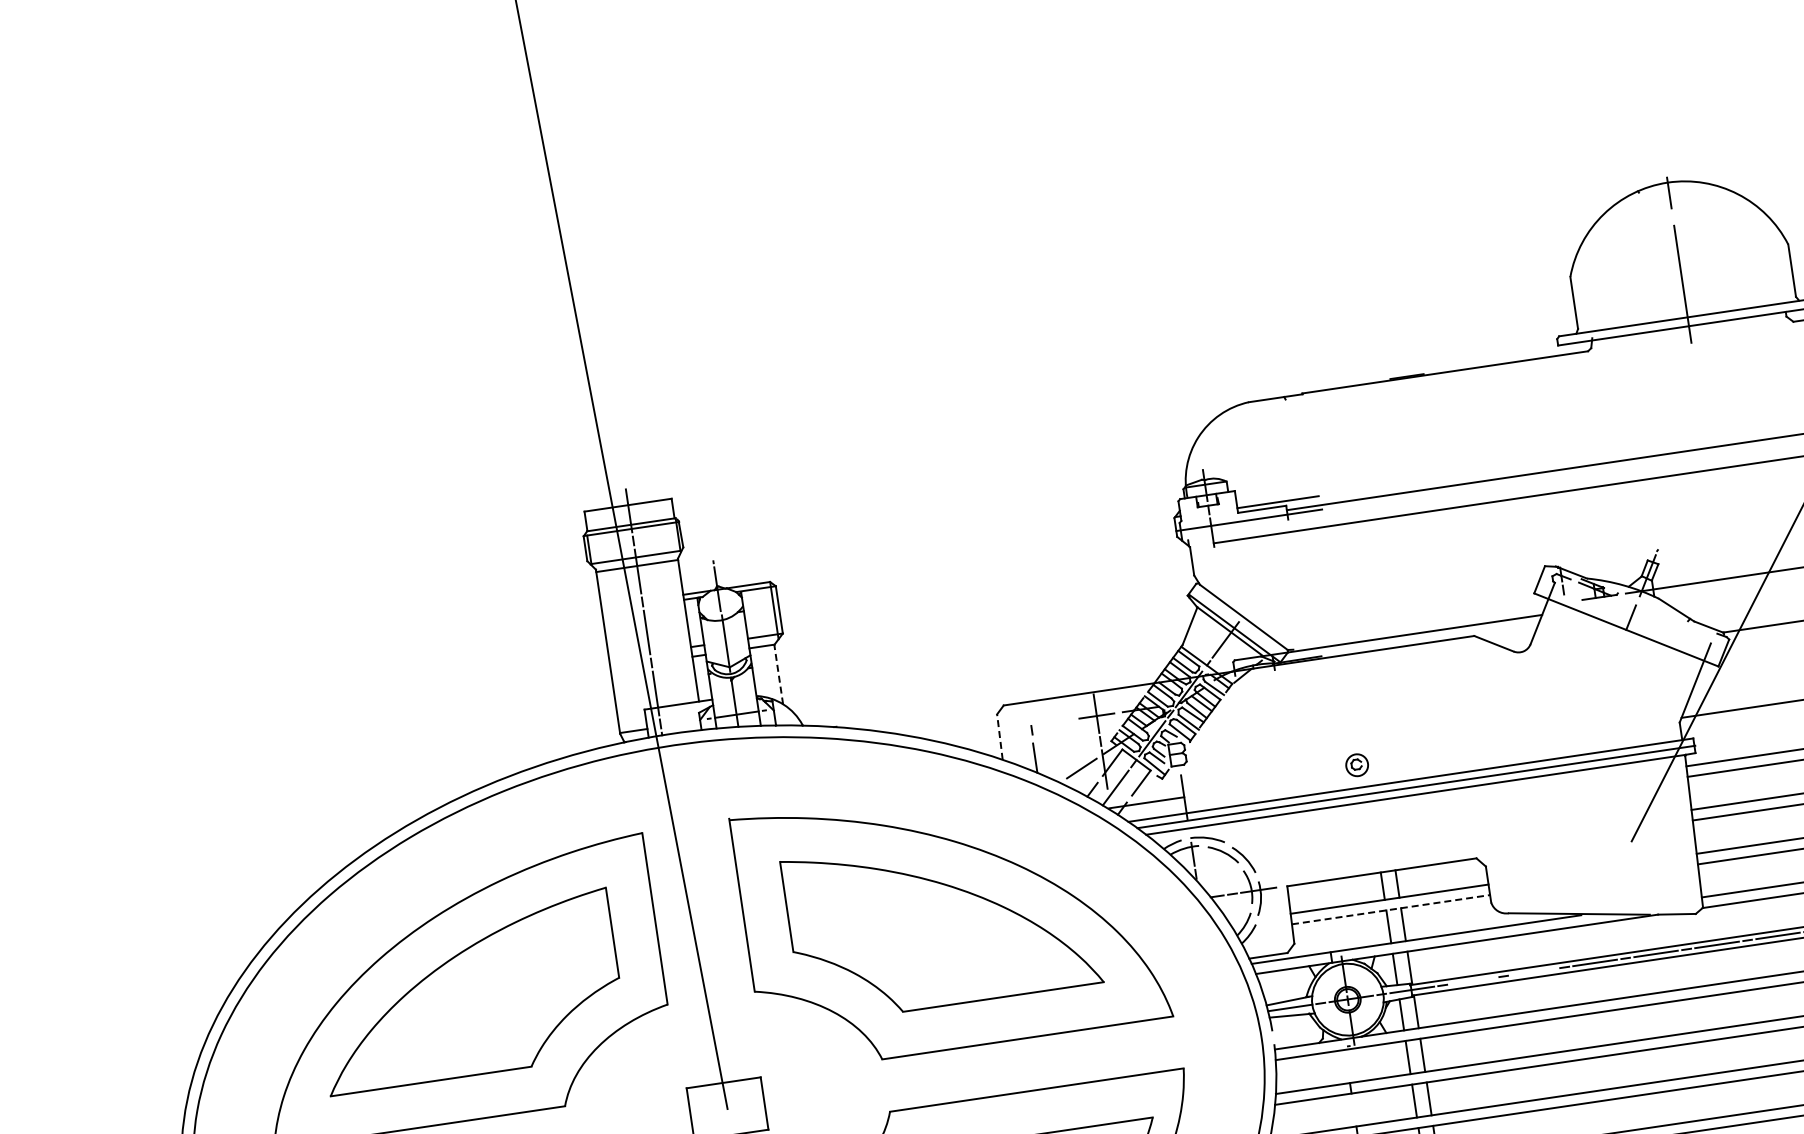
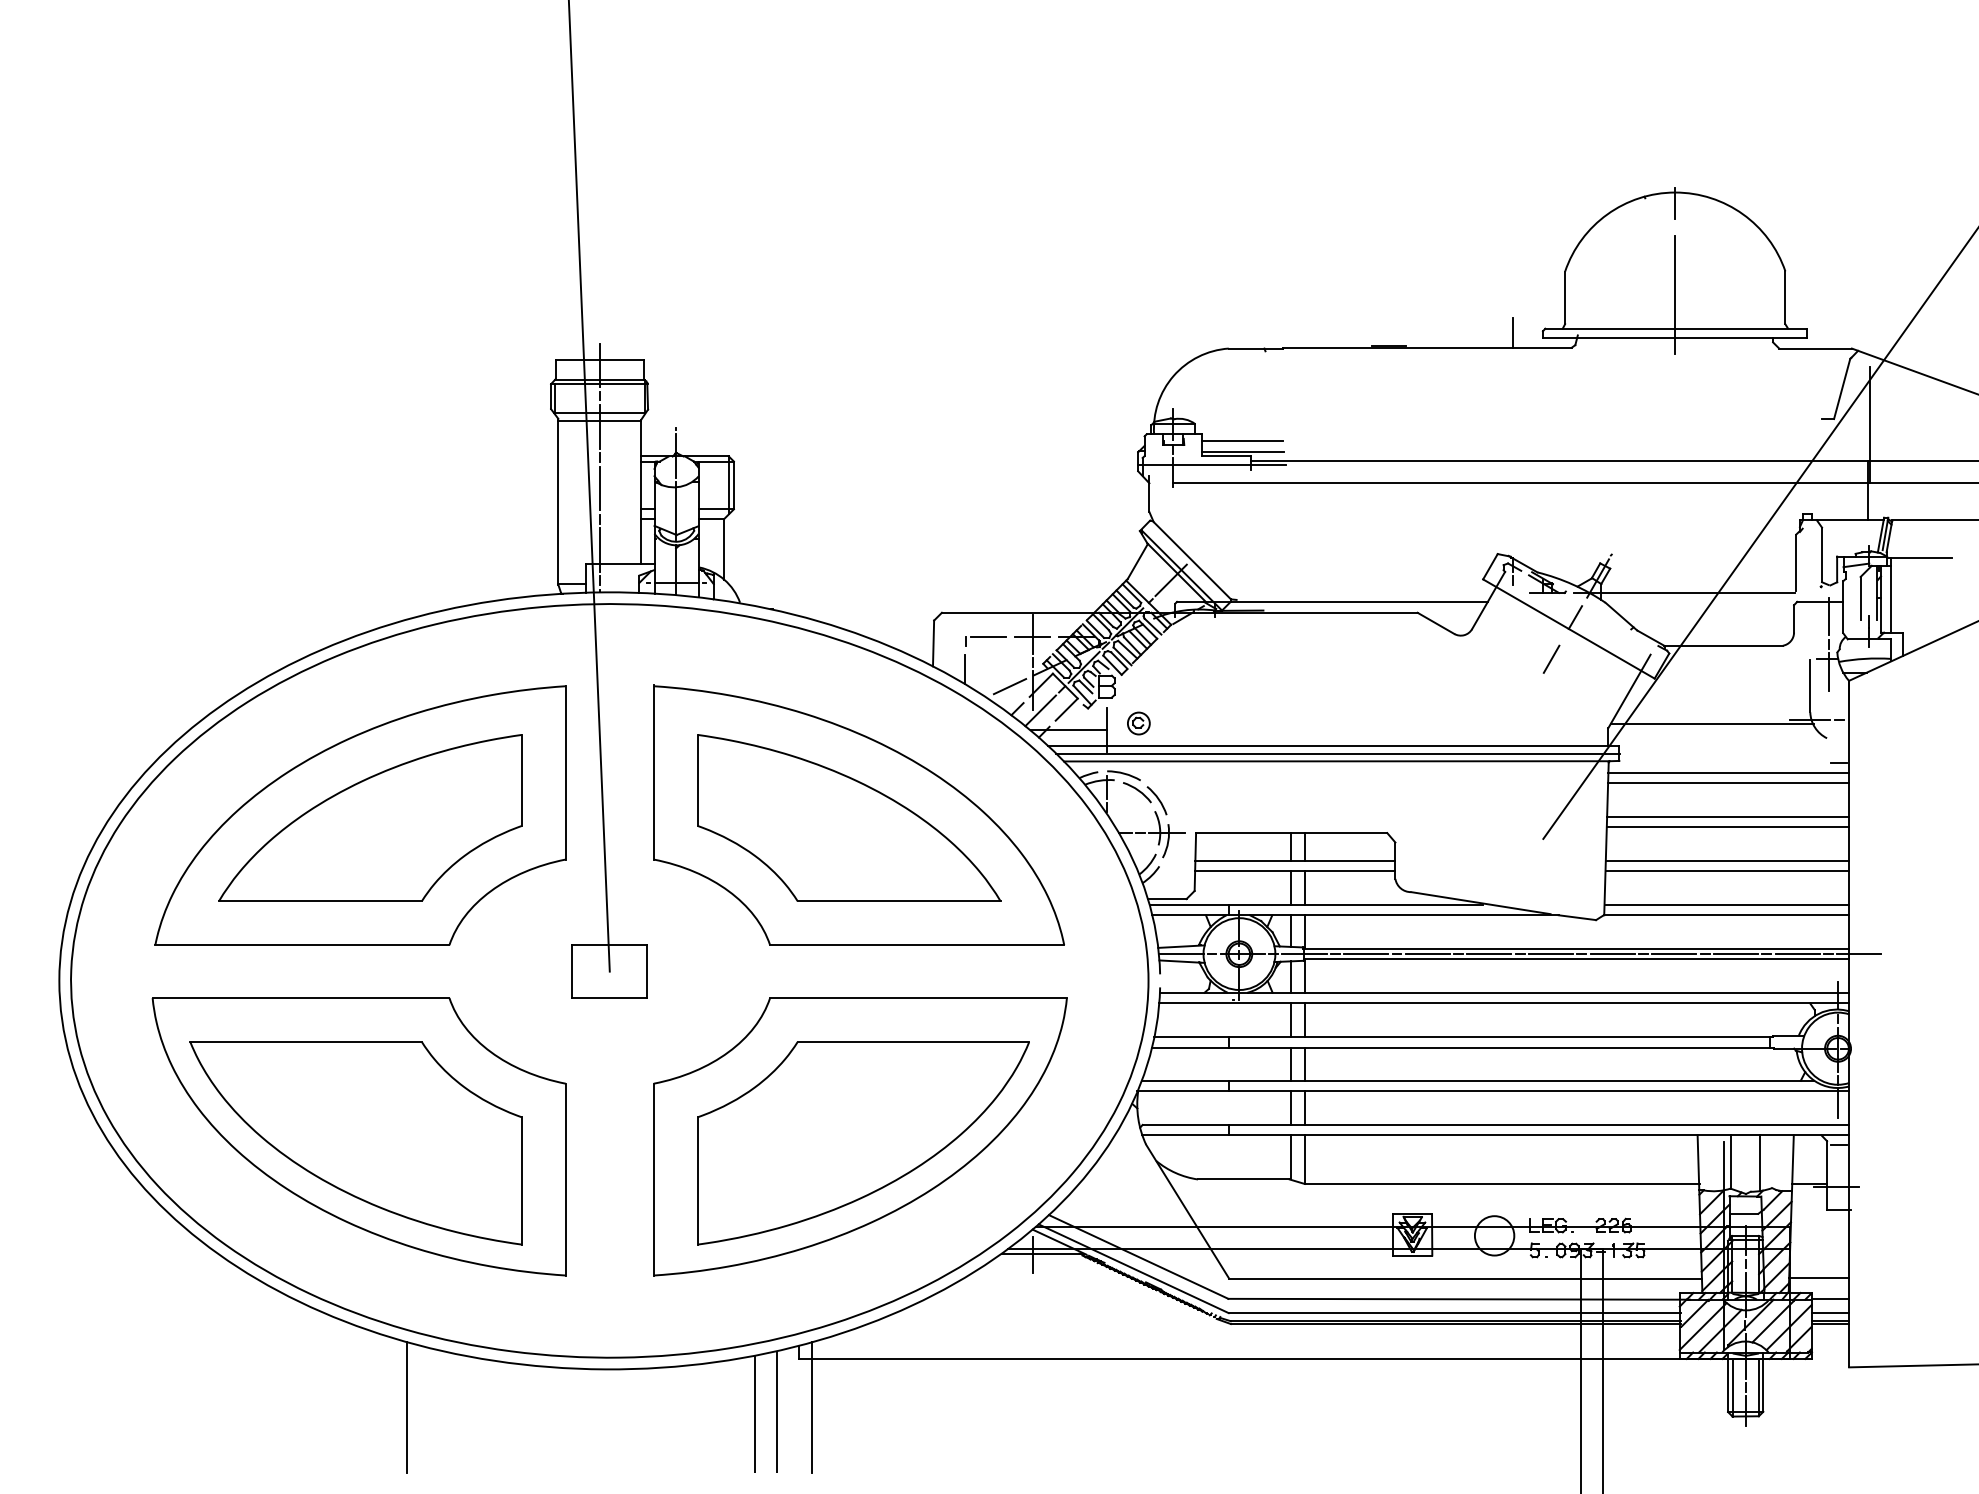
line: (1527, 344) -> (1512, 332), added
line: (1276, 492) -> (1242, 441), added
line: (1613, 661) -> (1551, 658), added
line: (778, 673) -> (723, 548), dashed -> solid
line: (1052, 722) -> (987, 636), added
line: (999, 737) -> (933, 643), dashed -> solid
part: (1356, 765) -> (1138, 723), moved
line: (1391, 909) -> (1295, 871), dashed -> solid
line: (1533, 971) -> (1427, 953), added
line: (1473, 980) -> (1366, 953), added

